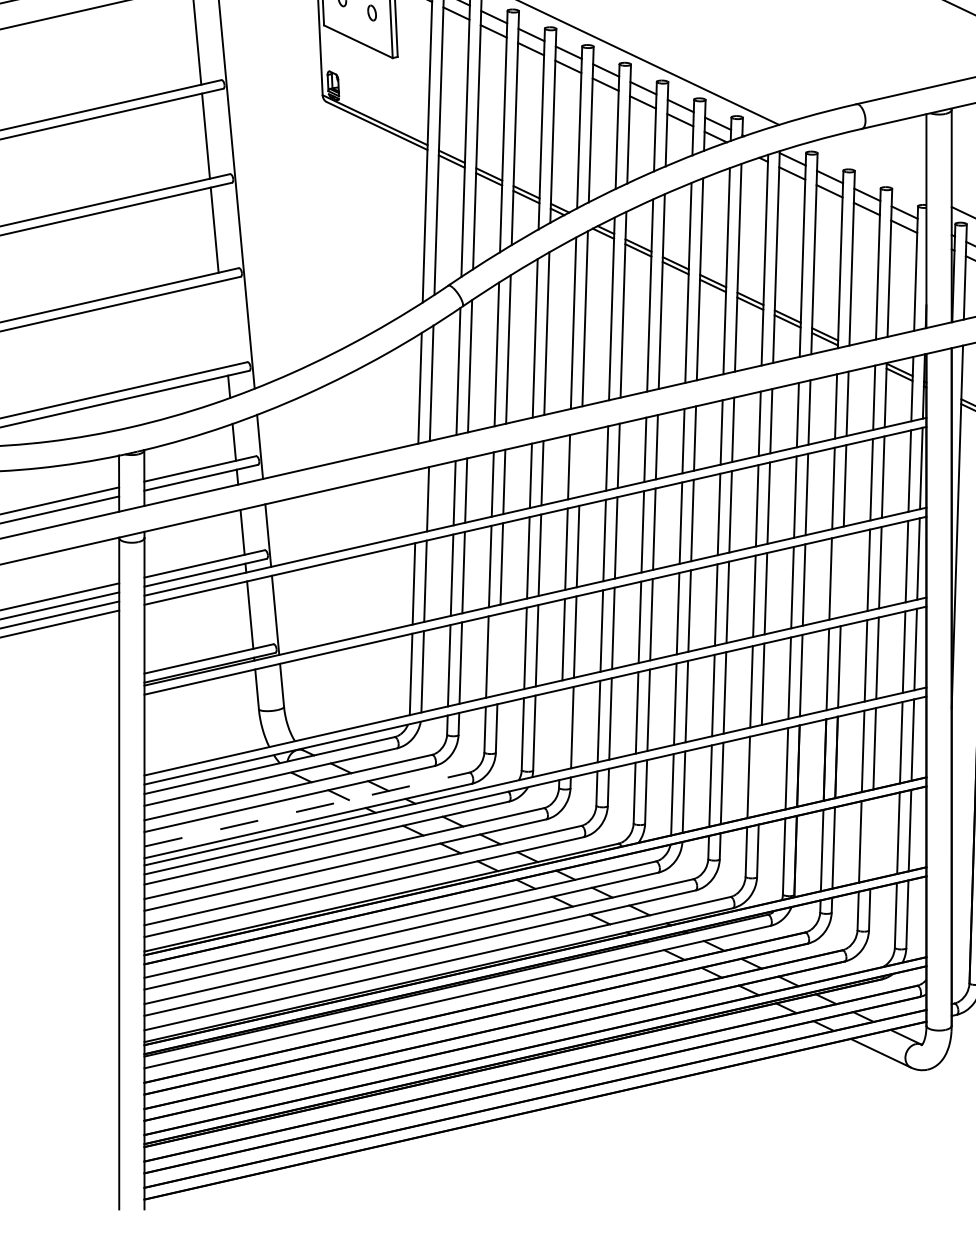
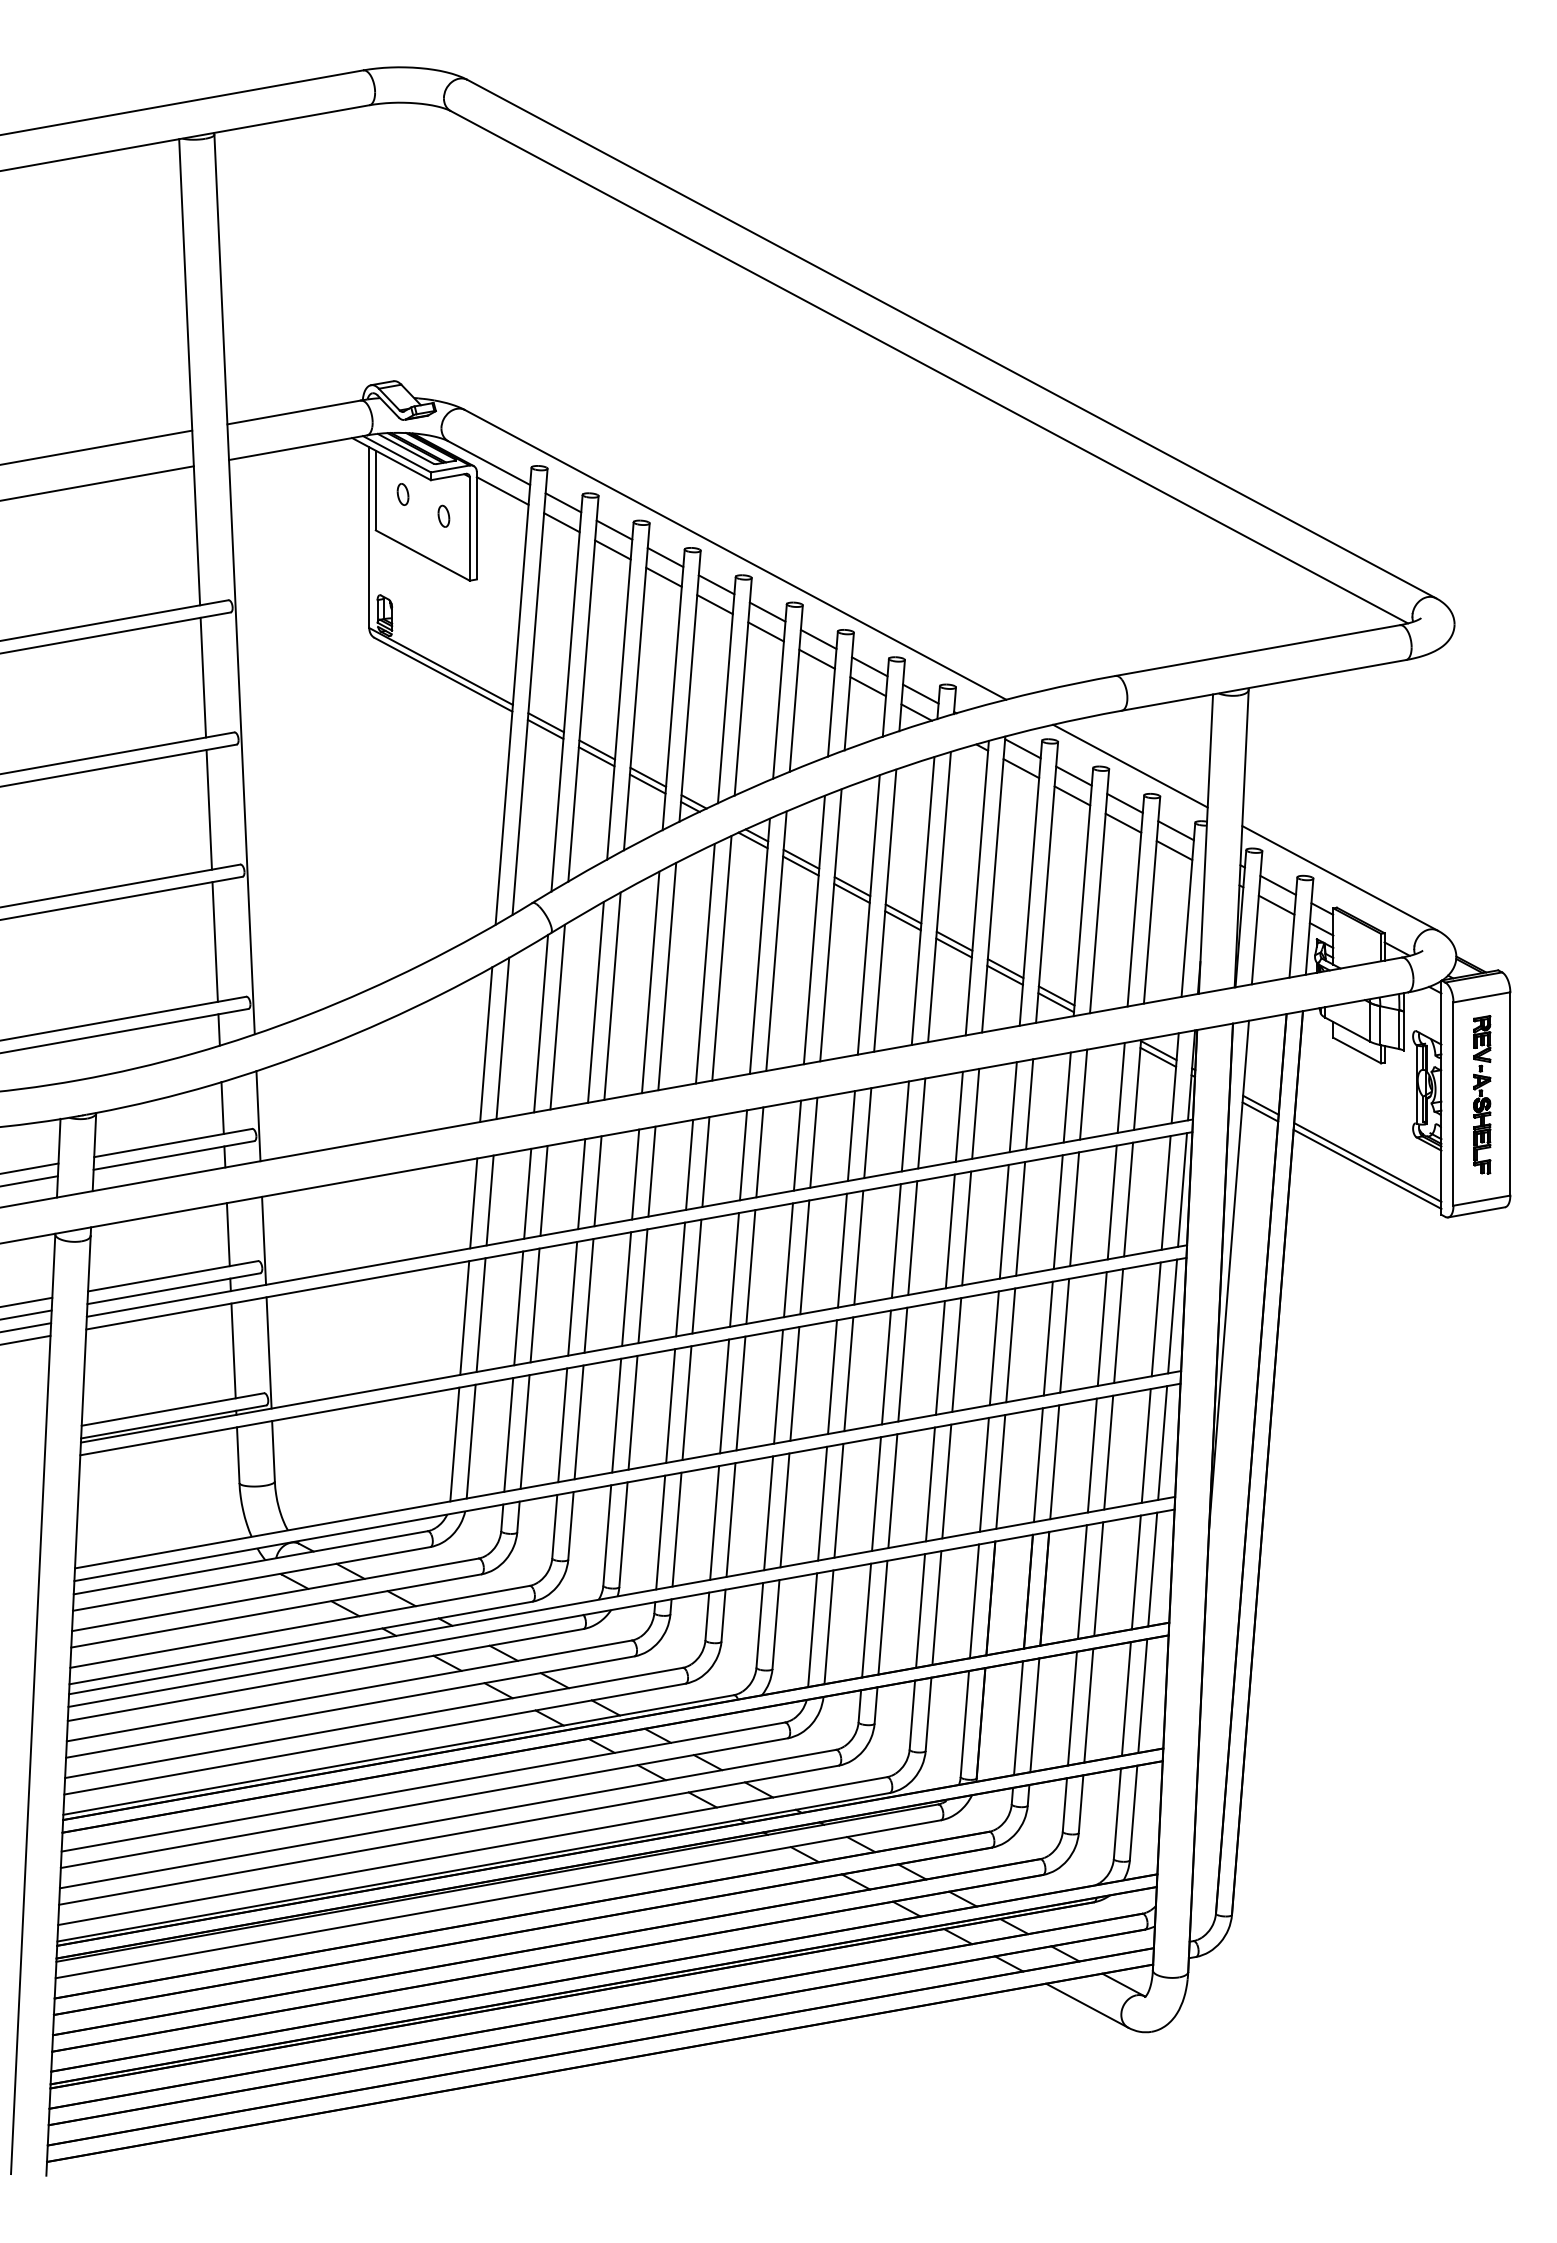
line: (869, 167) -> (1130, 765), added
line: (222, 323) -> (214, 941), added
line: (580, 464) -> (705, 1161), added
line: (416, 501) -> (473, 1203), added
line: (842, 576) -> (1064, 1335), added
line: (498, 654) -> (578, 1422), added
line: (560, 730) -> (660, 1532), added
line: (759, 774) -> (936, 1607), added
line: (307, 809) -> (300, 1626), dashed -> solid
line: (871, 839) -> (1088, 1705), added

